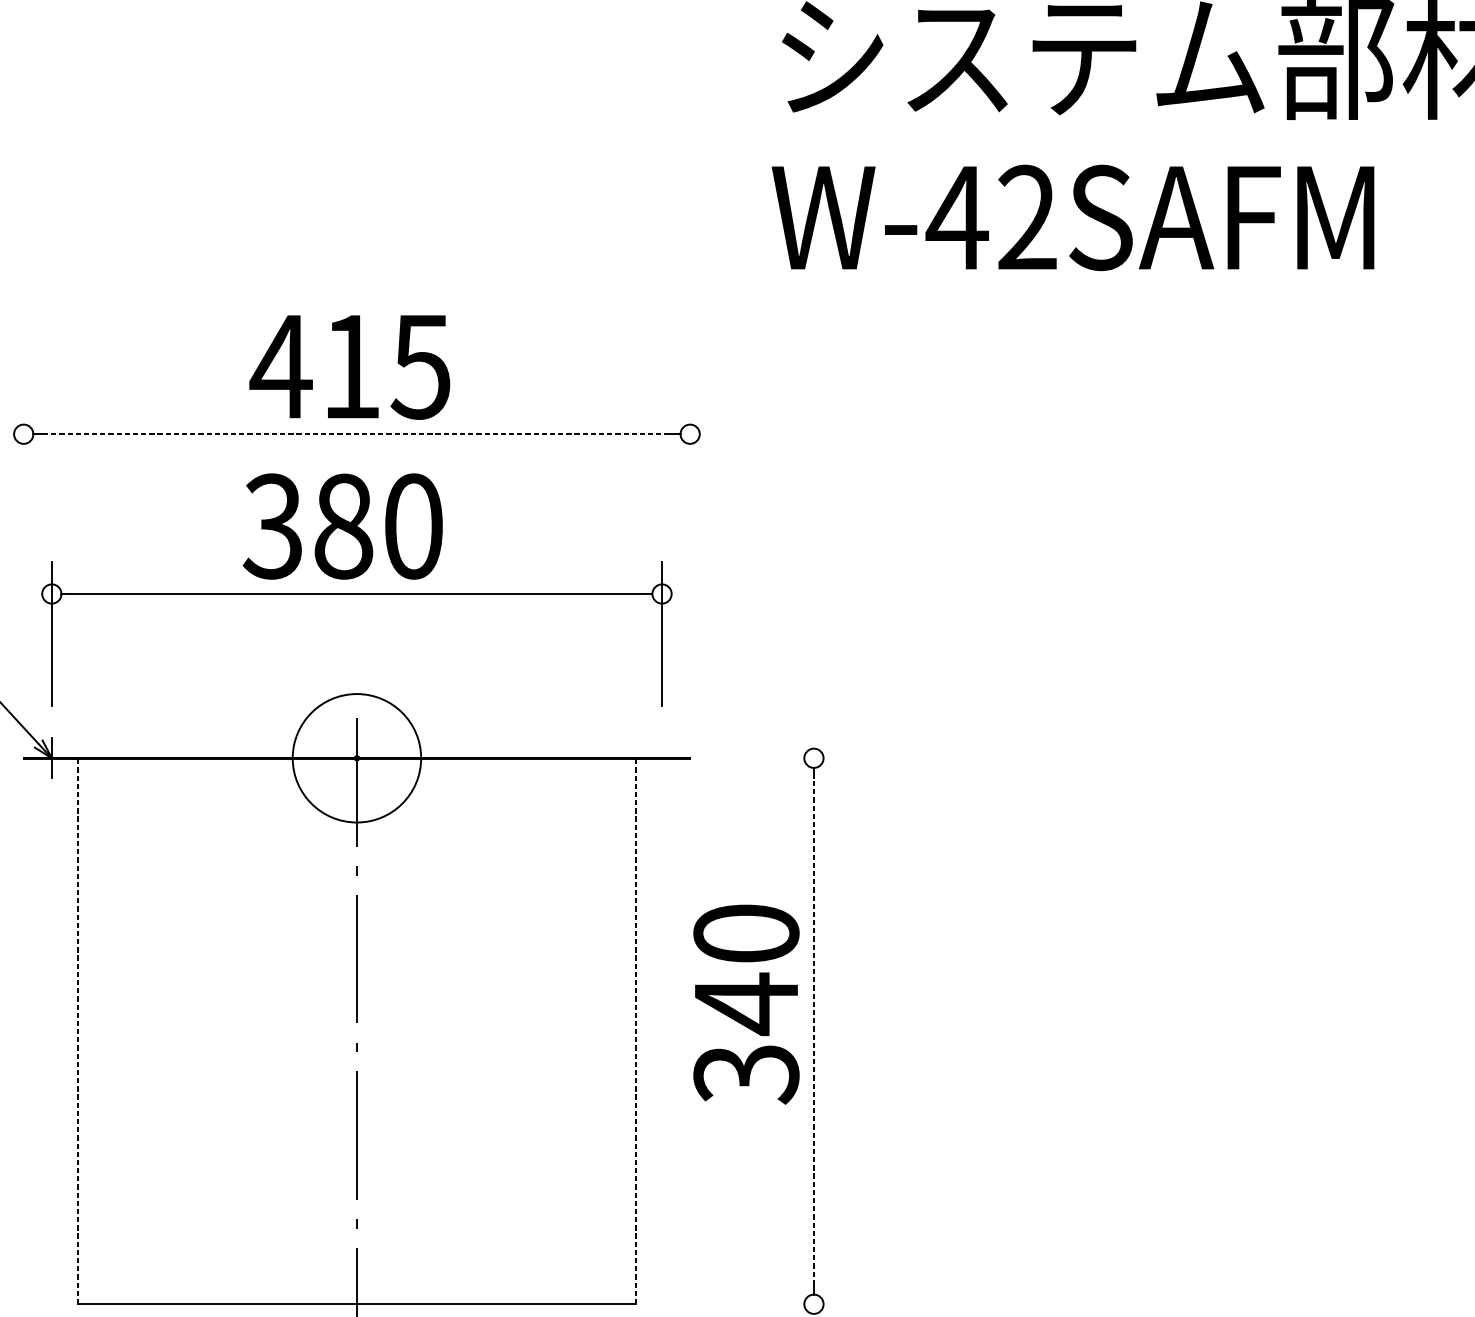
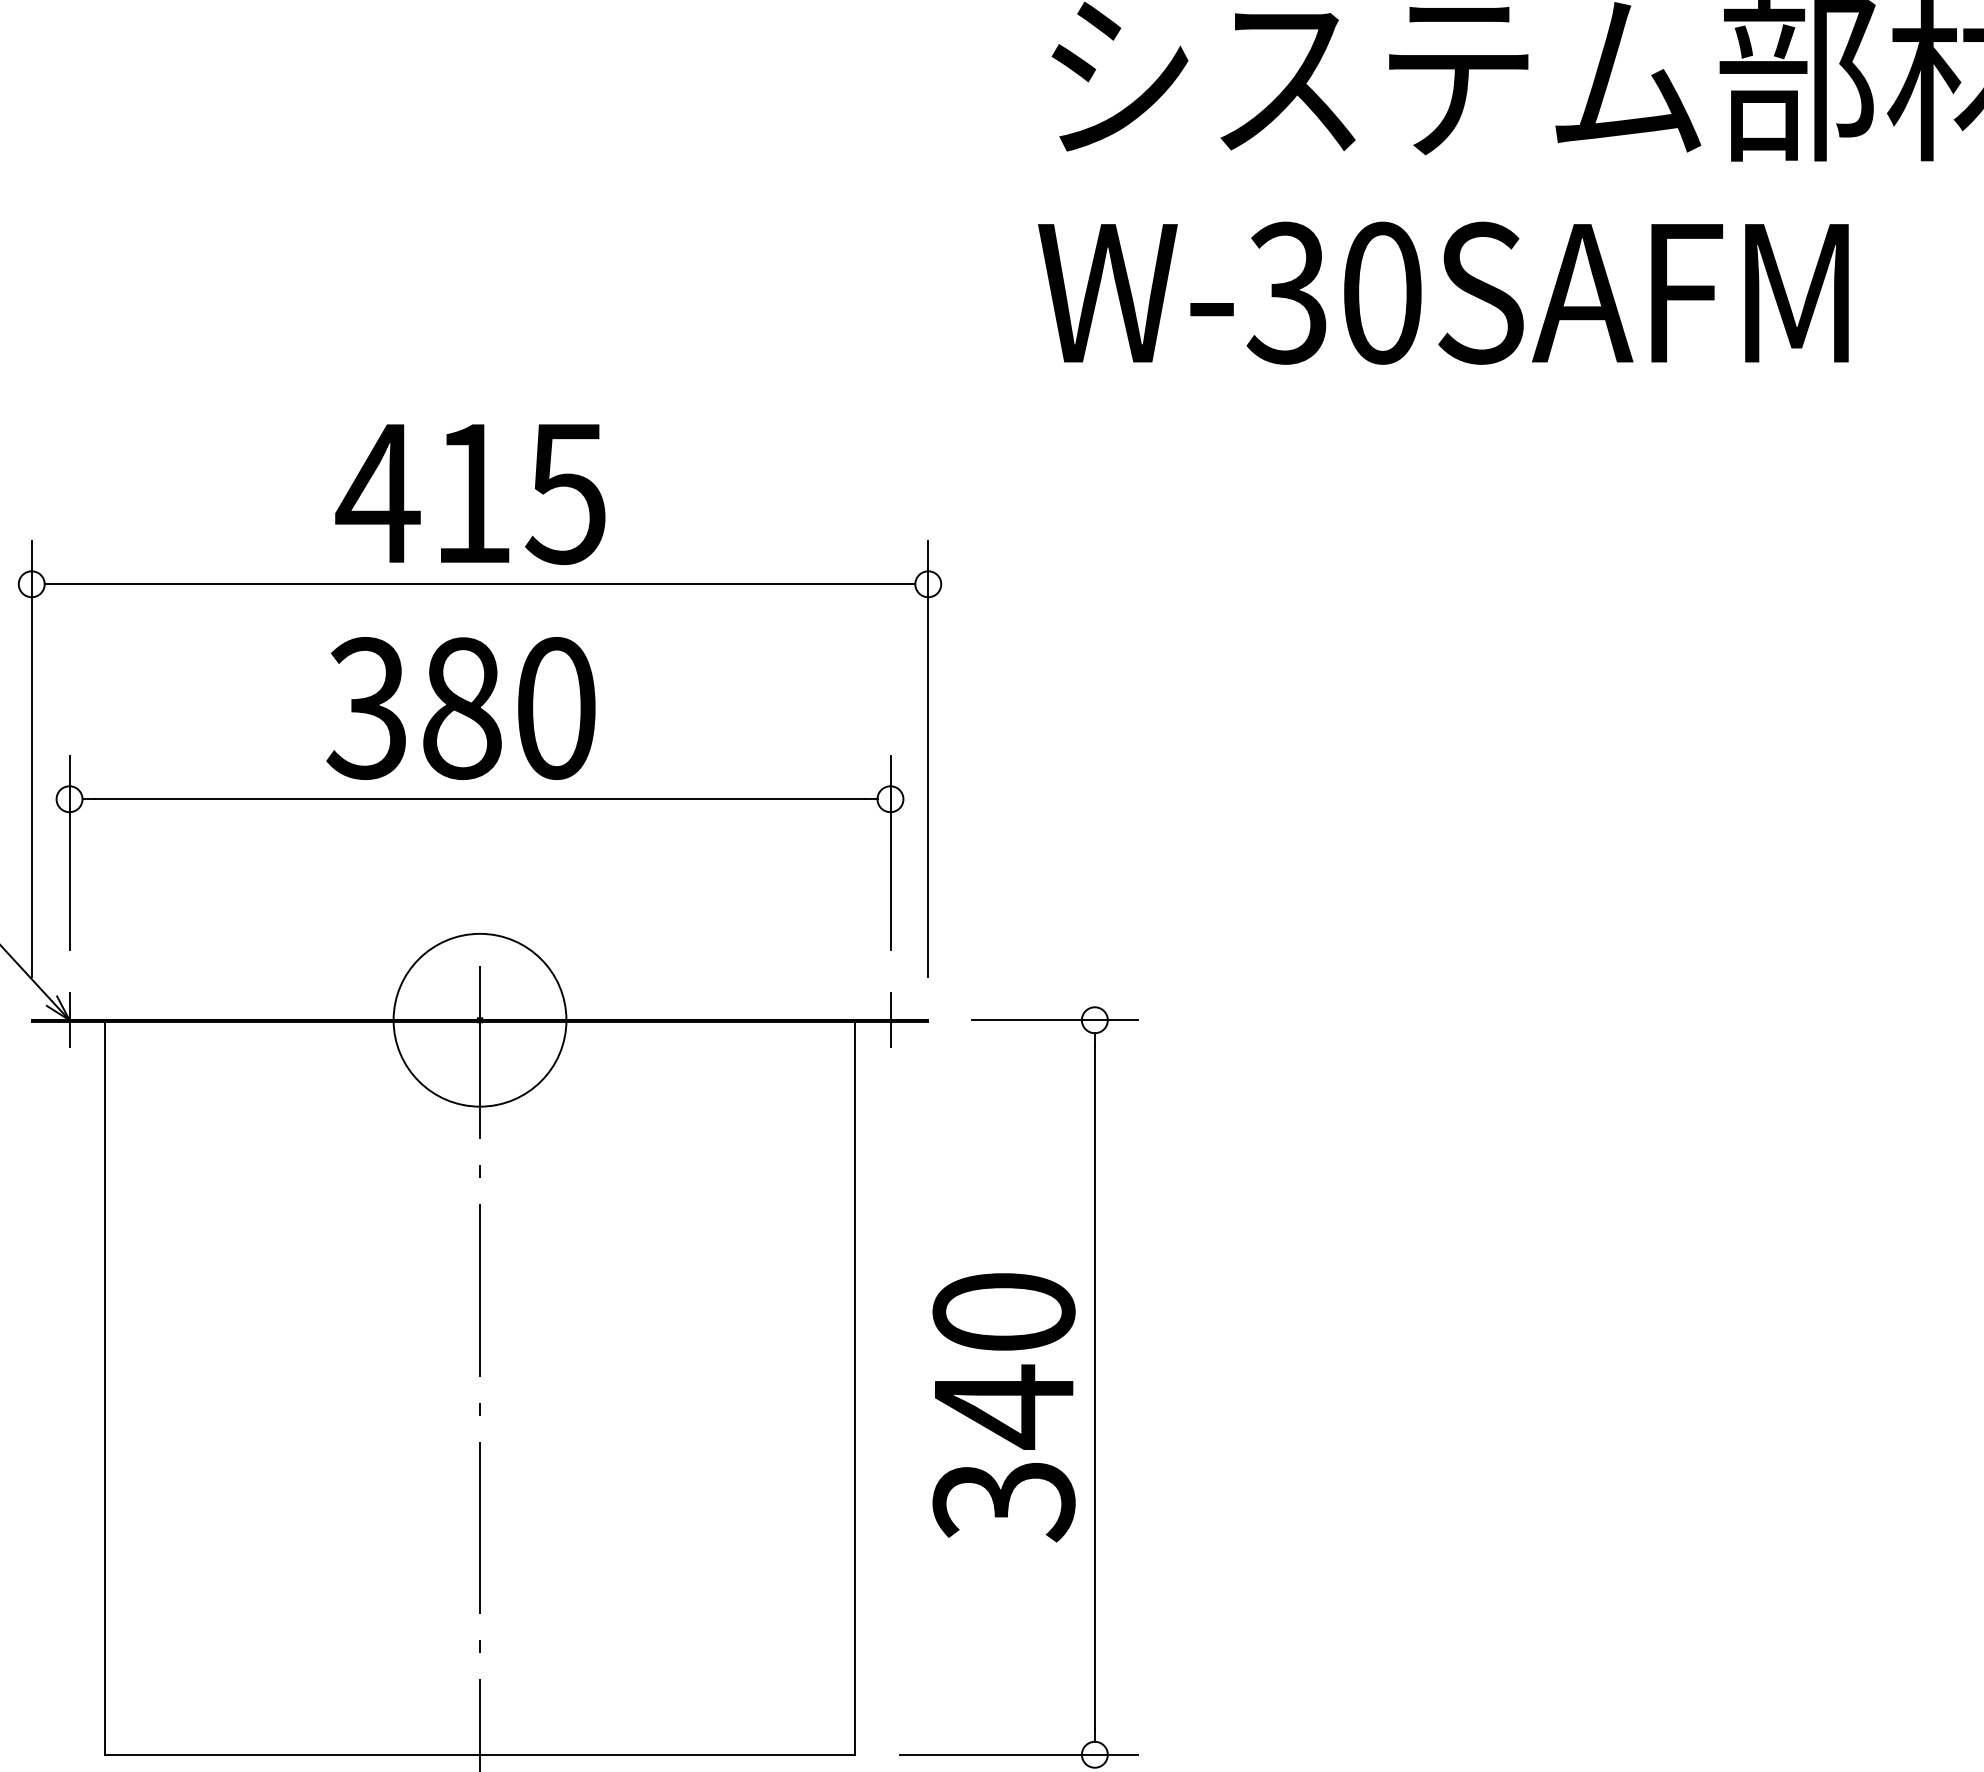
text: (990, 217) -> (1332, 292), W-42SAFM -> W-30SAFM
line: (357, 434) -> (480, 584), dashed -> solid
line: (23, 564) -> (31, 759), added
line: (690, 564) -> (928, 759), added
line: (662, 758) -> (890, 1020), added
line: (783, 758) -> (1054, 1020), added
text: (746, 1004) -> (1003, 1407), moved
line: (813, 1031) -> (1094, 1387), dashed -> solid
line: (78, 1032) -> (105, 1388), dashed -> solid
line: (635, 1032) -> (854, 1388), dashed -> solid
line: (757, 1304) -> (1019, 1754), added

